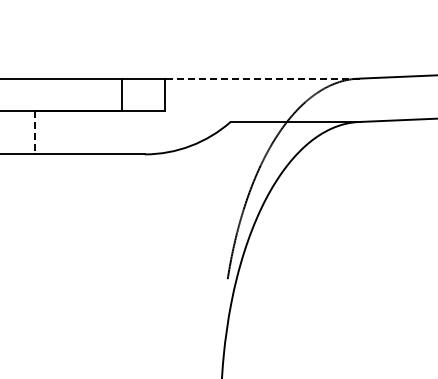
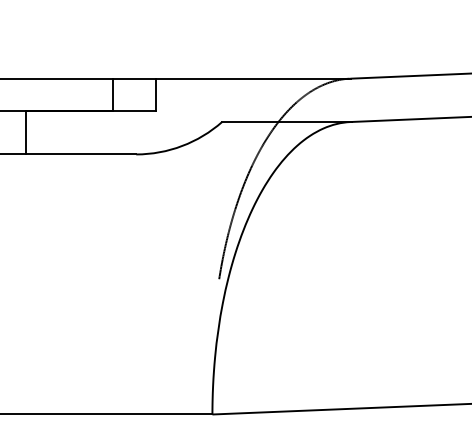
line: (261, 78) -> (253, 78), dashed -> solid
line: (34, 132) -> (26, 132), dashed -> solid

